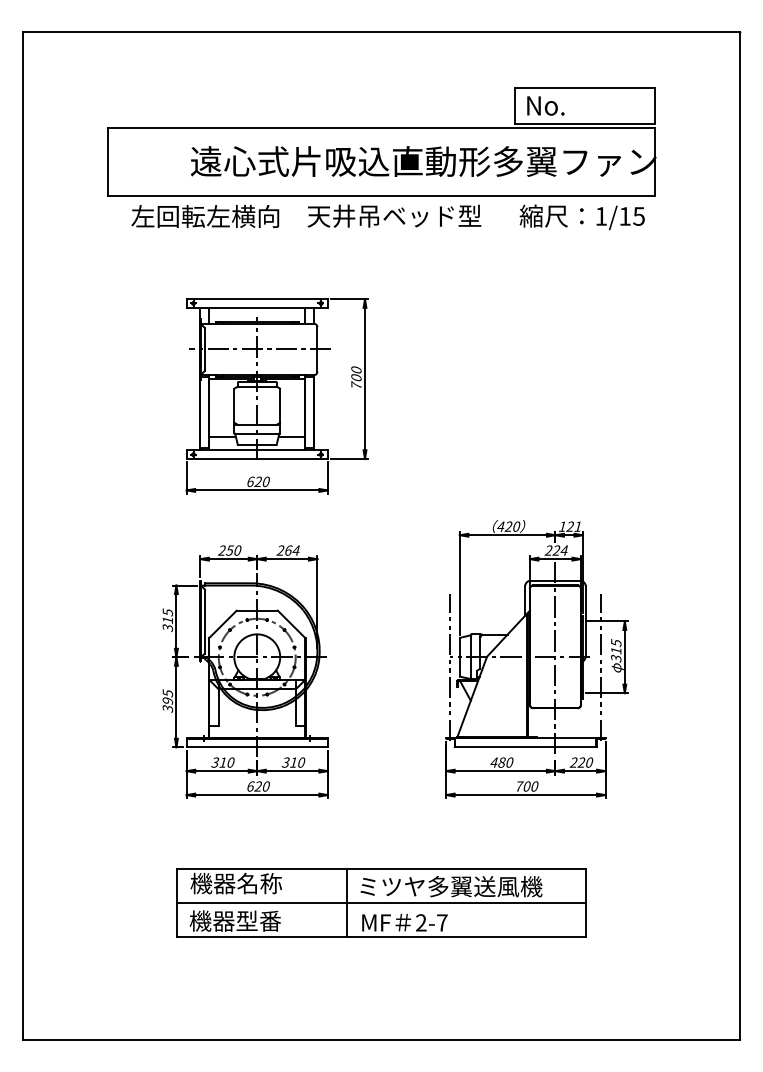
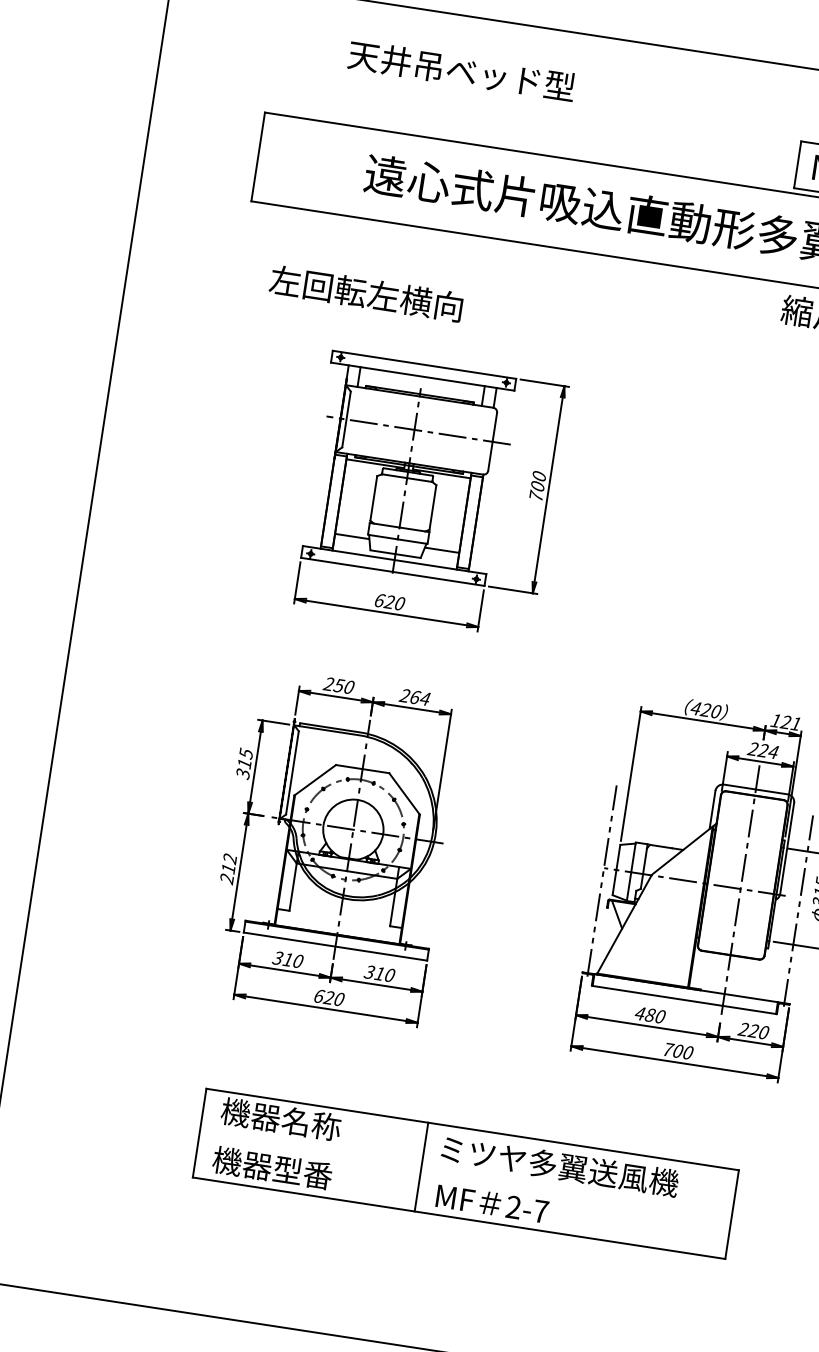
text: (394, 215) -> (461, 70), moved
text: (205, 216) -> (366, 293), moved
text: (167, 701) -> (227, 869), 395 -> 212
line: (381, 903) -> (465, 1174), removed

